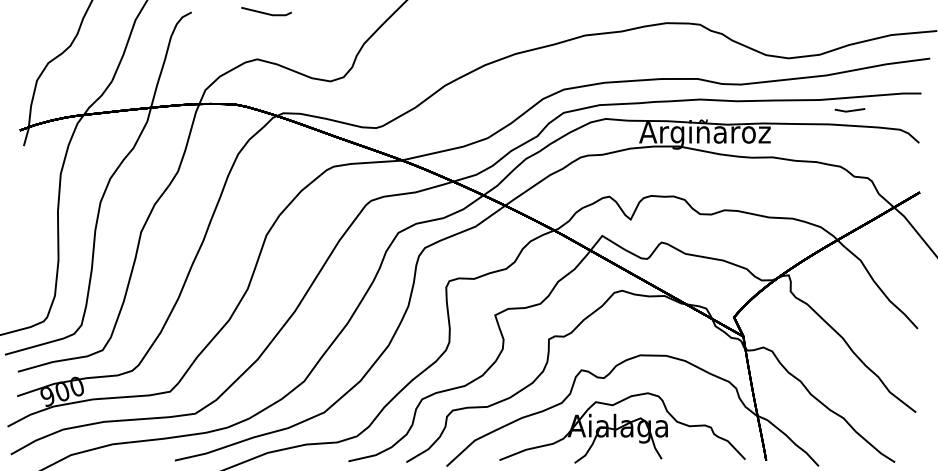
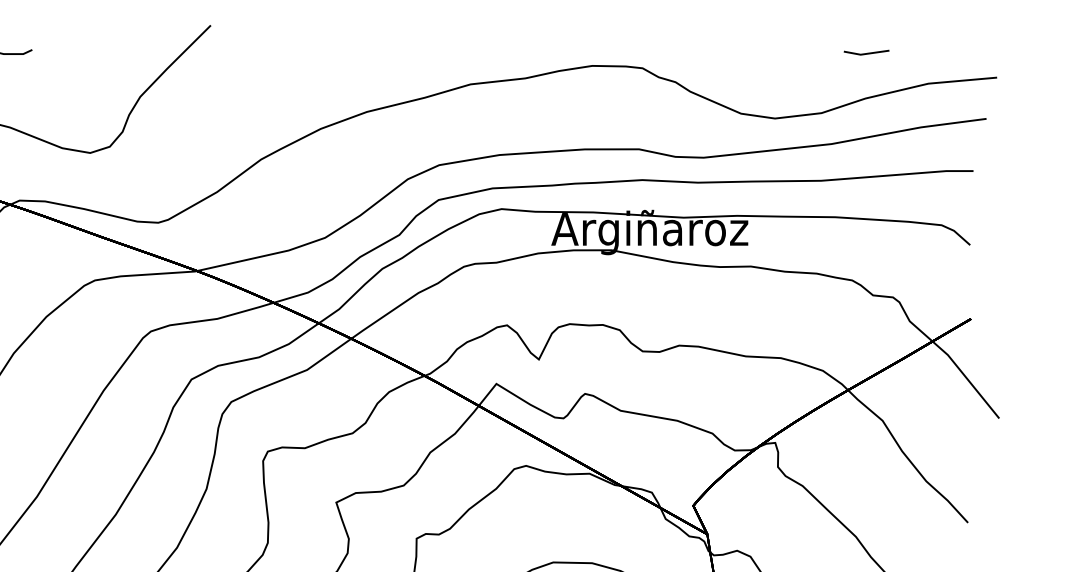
line: (849, 110) -> (865, 52), moved

